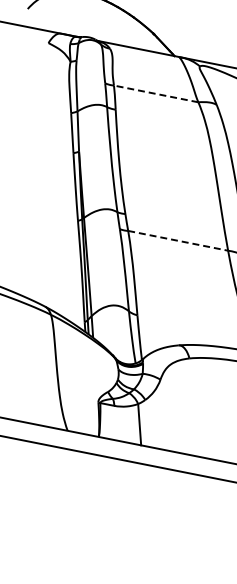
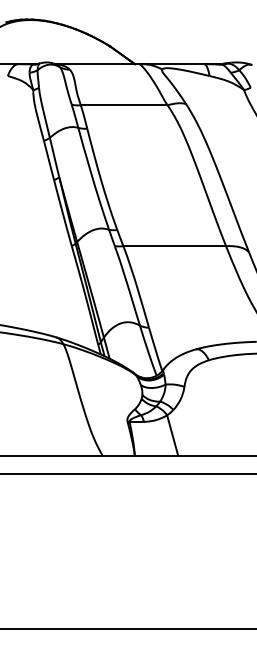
line: (155, 94) -> (123, 105), dashed -> solid
line: (178, 241) -> (175, 246), dashed -> solid

